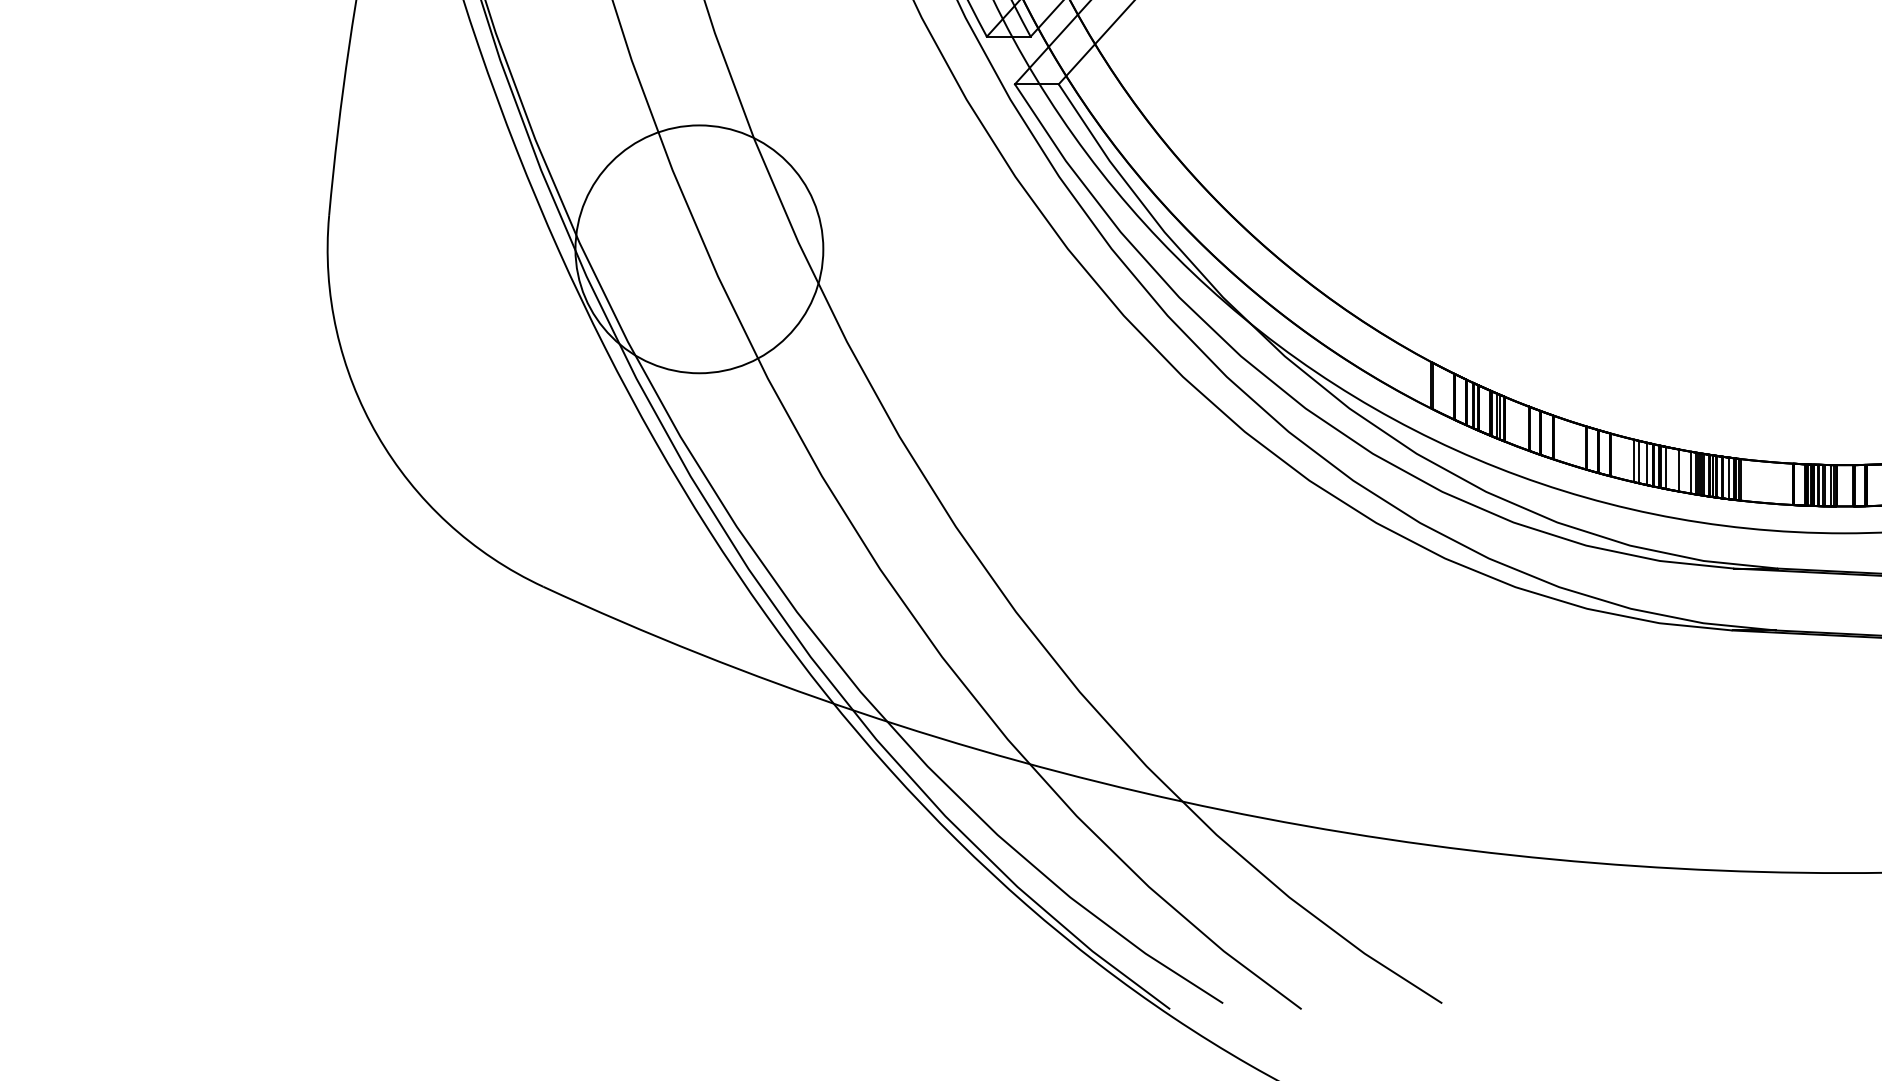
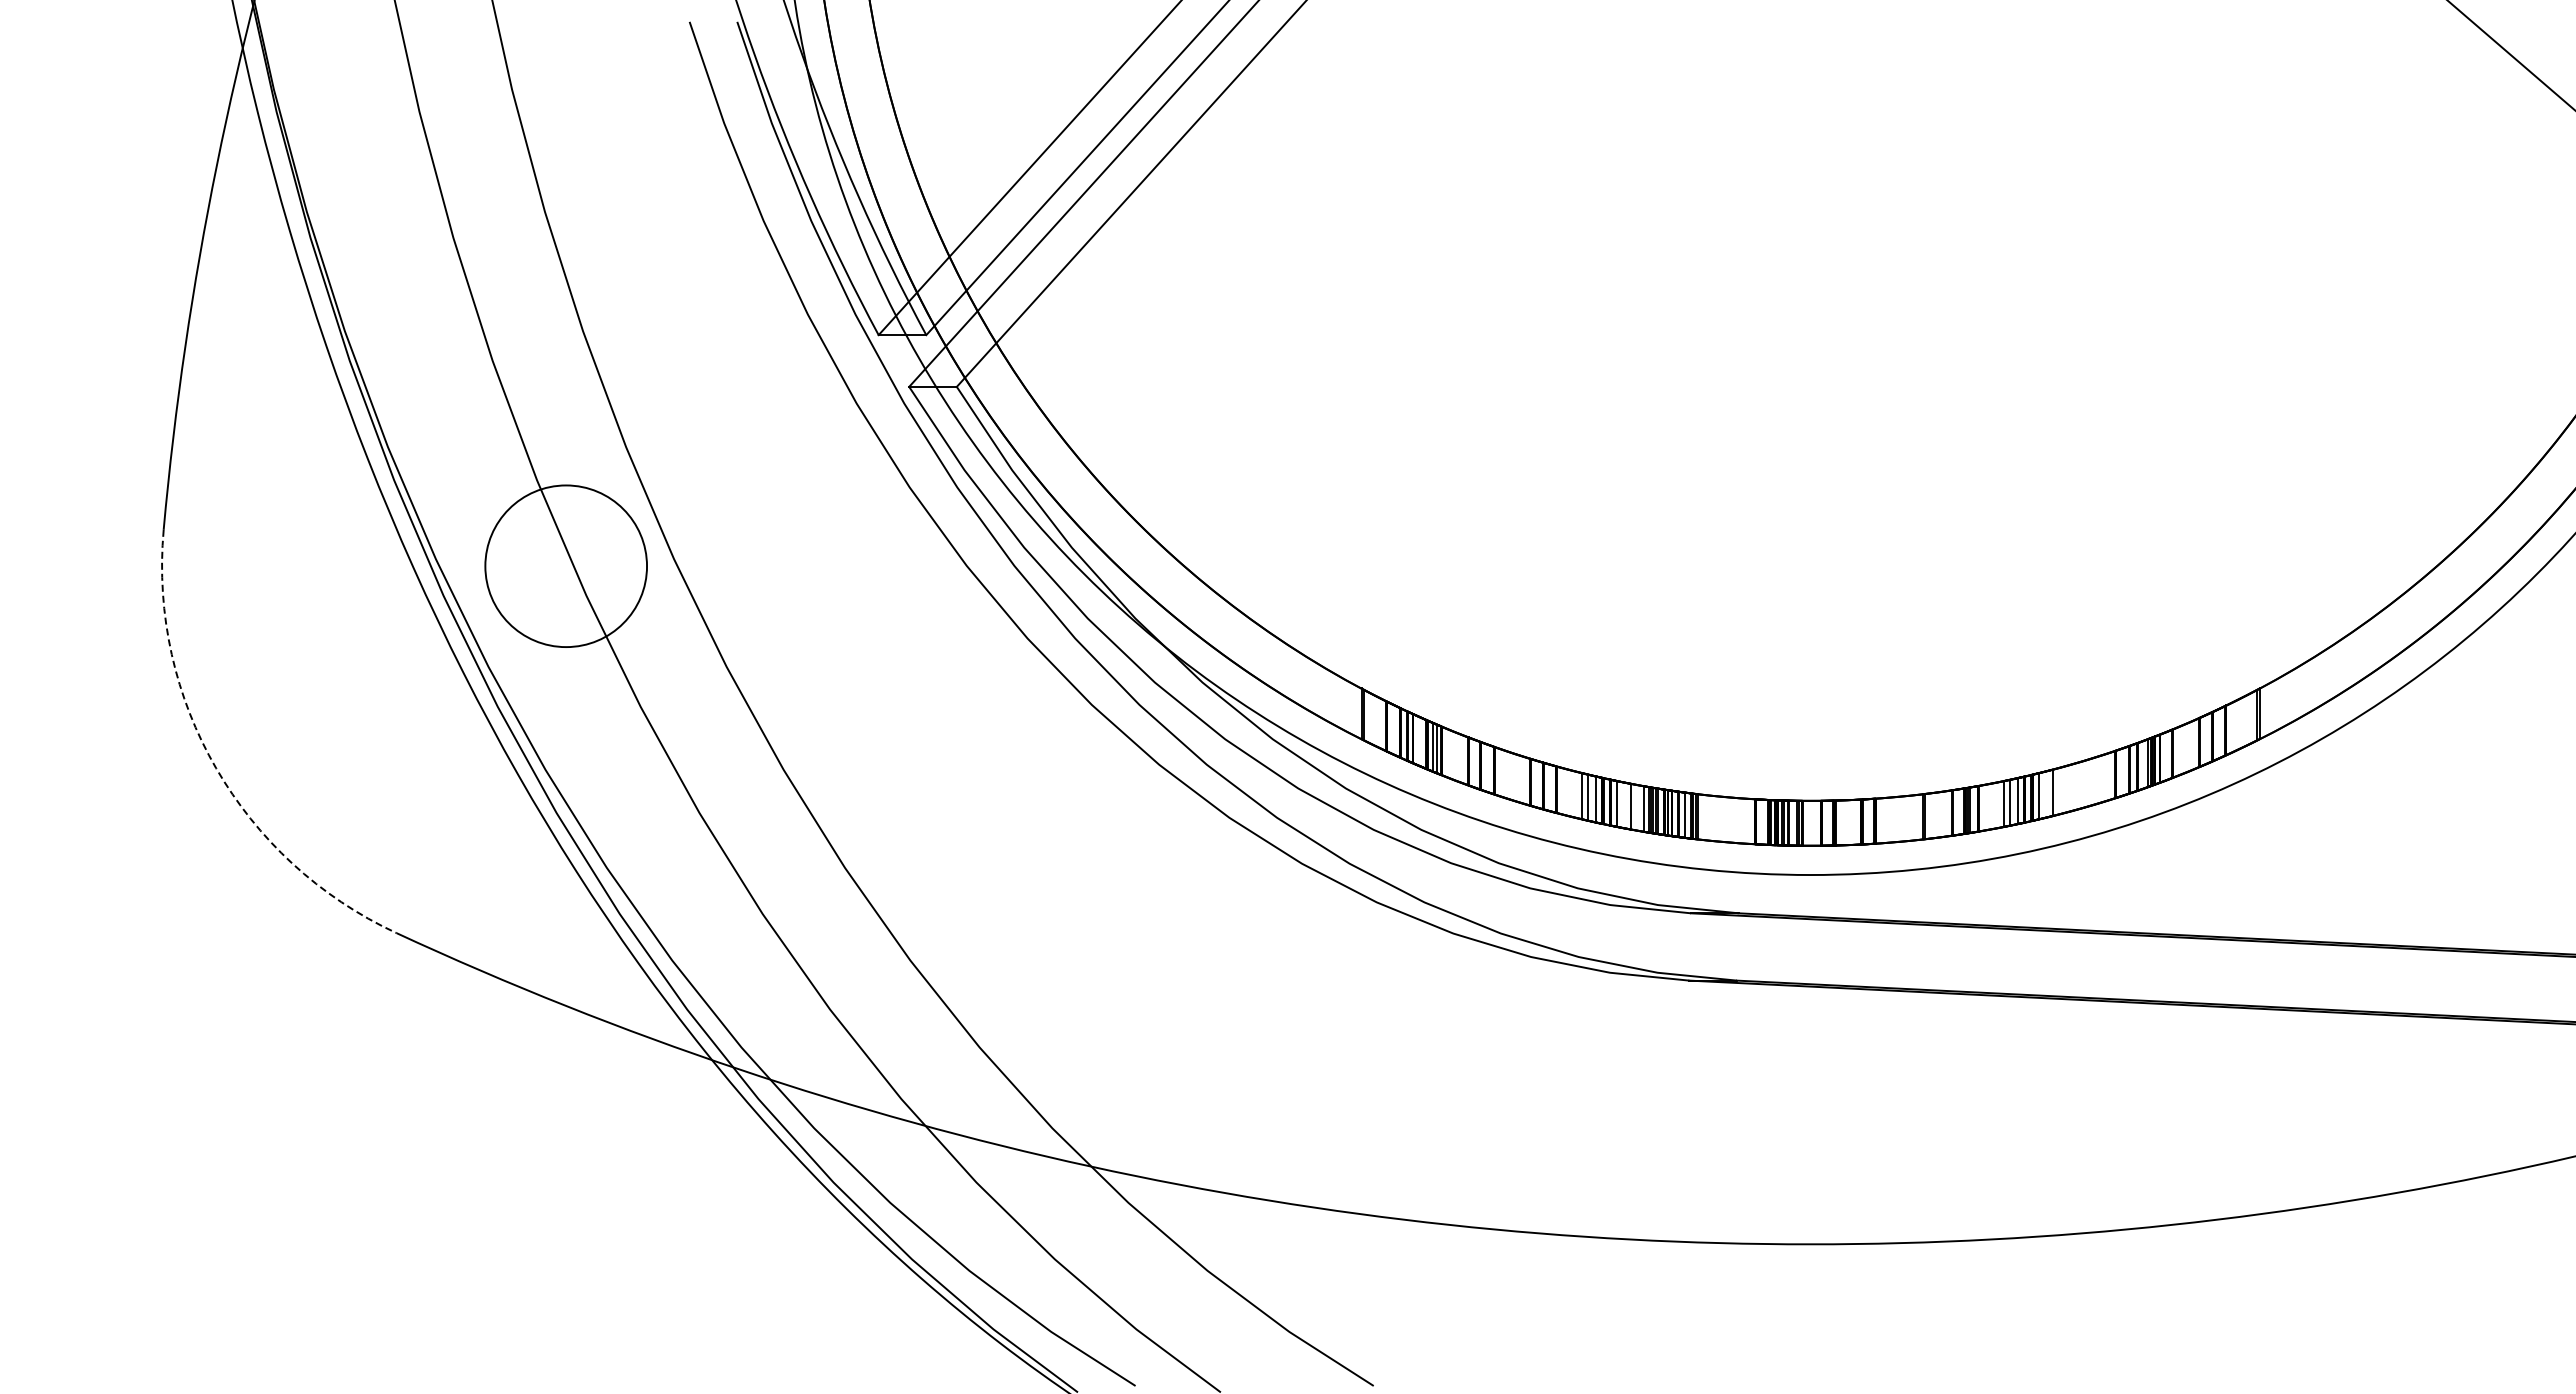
circle: (698, 249) -> (565, 566), size x0.6
arc: (377, 435) -> (216, 768), solid -> dashed

